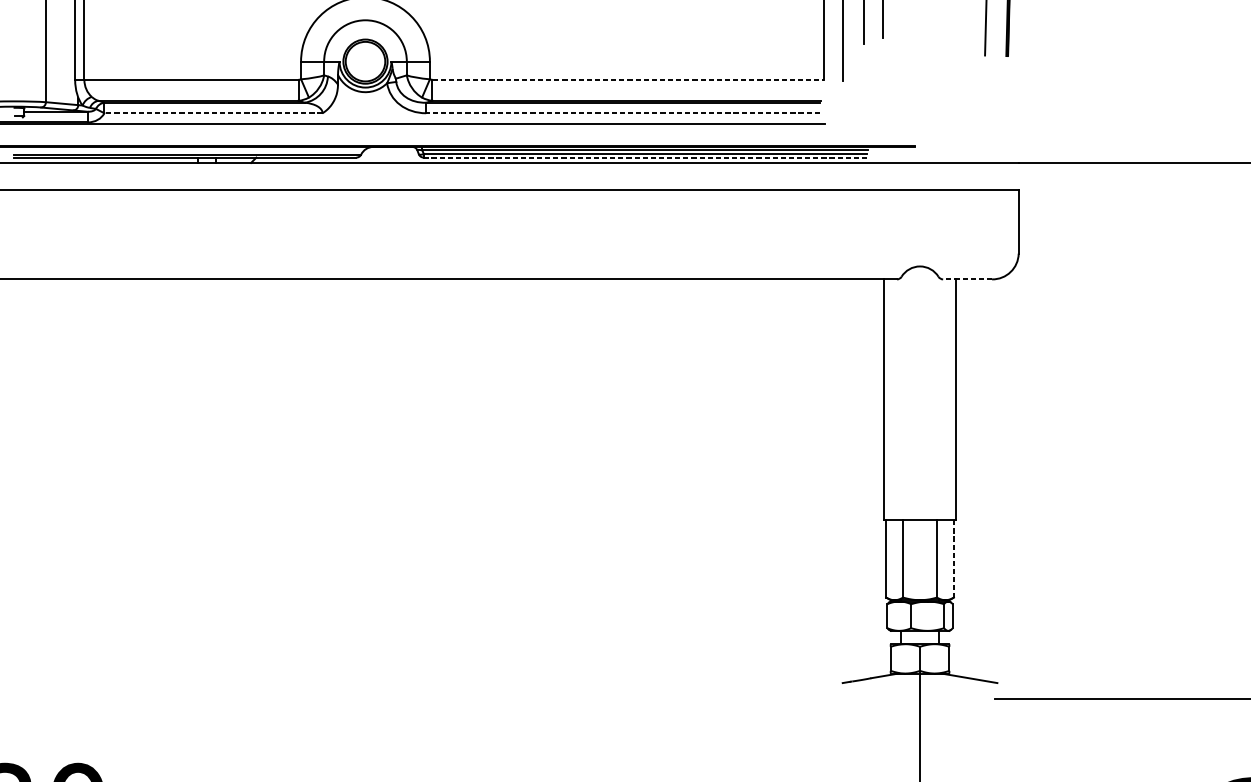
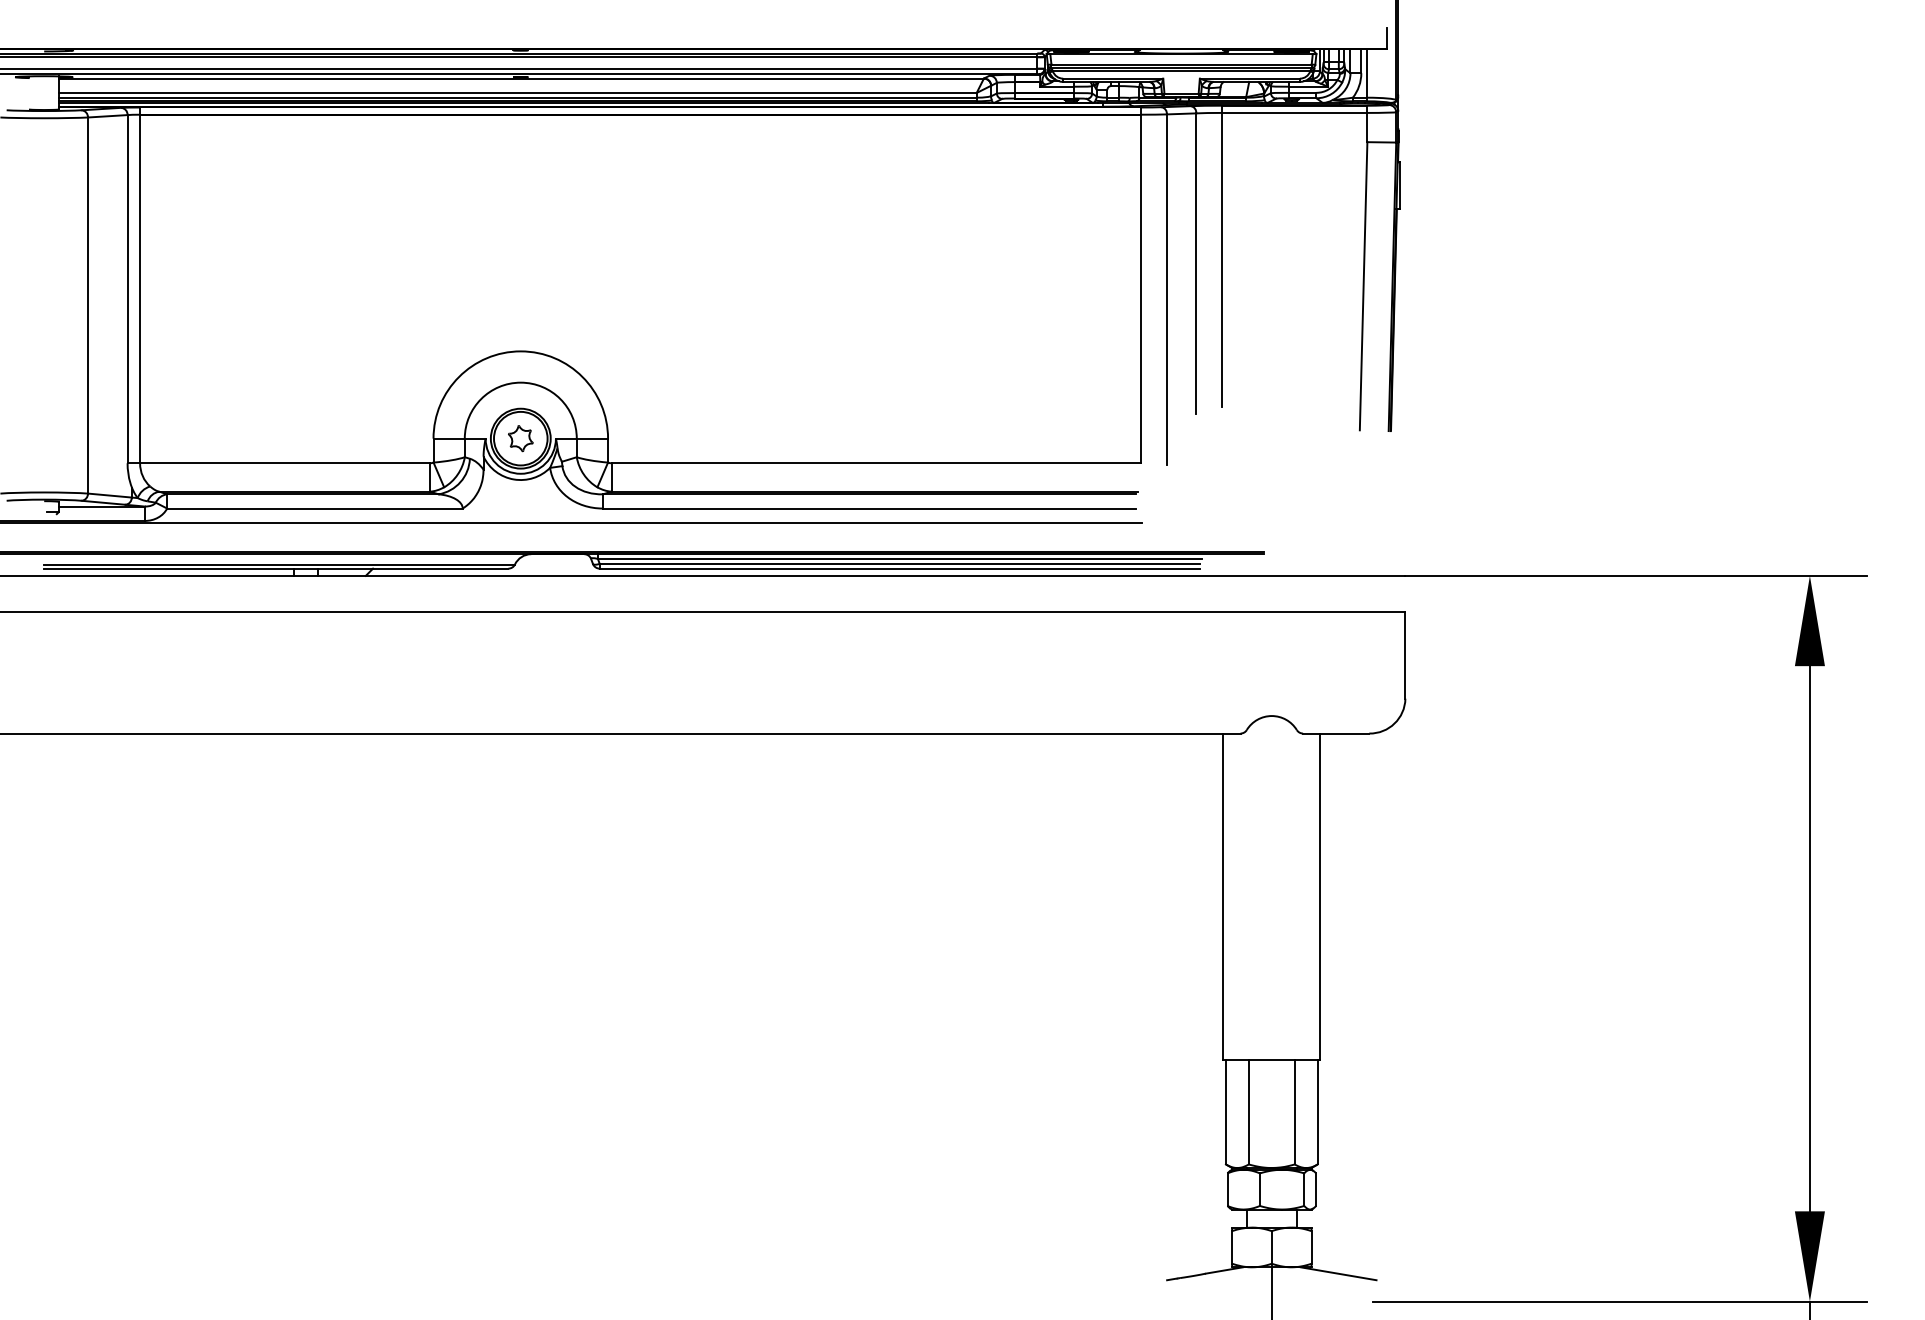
part: (365, 61) -> (520, 438), added
line: (628, 79) -> (876, 463), dashed -> solid
line: (213, 113) -> (314, 508), dashed -> solid
line: (622, 113) -> (869, 508), dashed -> solid
line: (645, 157) -> (899, 568), dashed -> solid
line: (967, 279) -> (1335, 733), dashed -> solid
line: (953, 559) -> (1317, 1112), dashed -> solid

